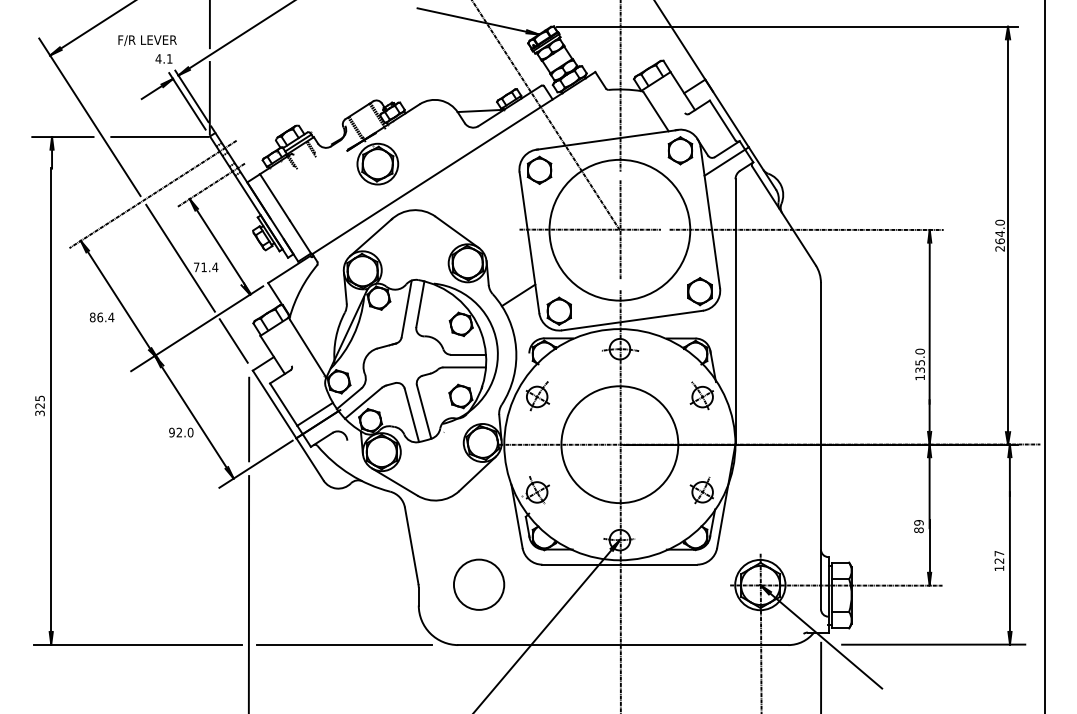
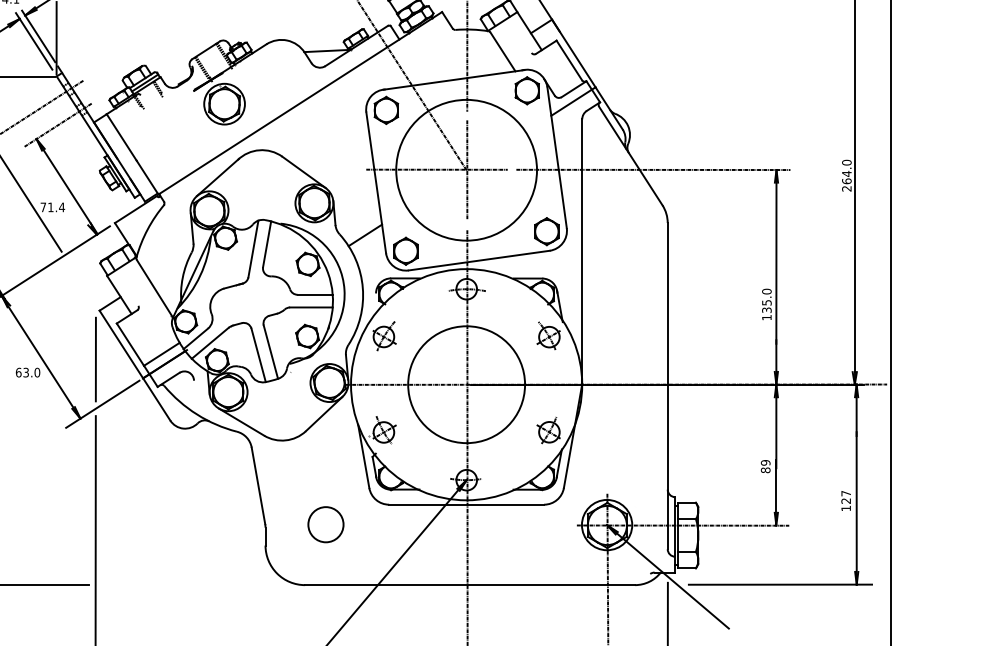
line: (233, 340) -> (80, 280), removed
text: (175, 432) -> (22, 372), 92.0 -> 63.0
circle: (479, 584) -> (326, 524), size x0.7
line: (343, 644) -> (190, 584), removed

